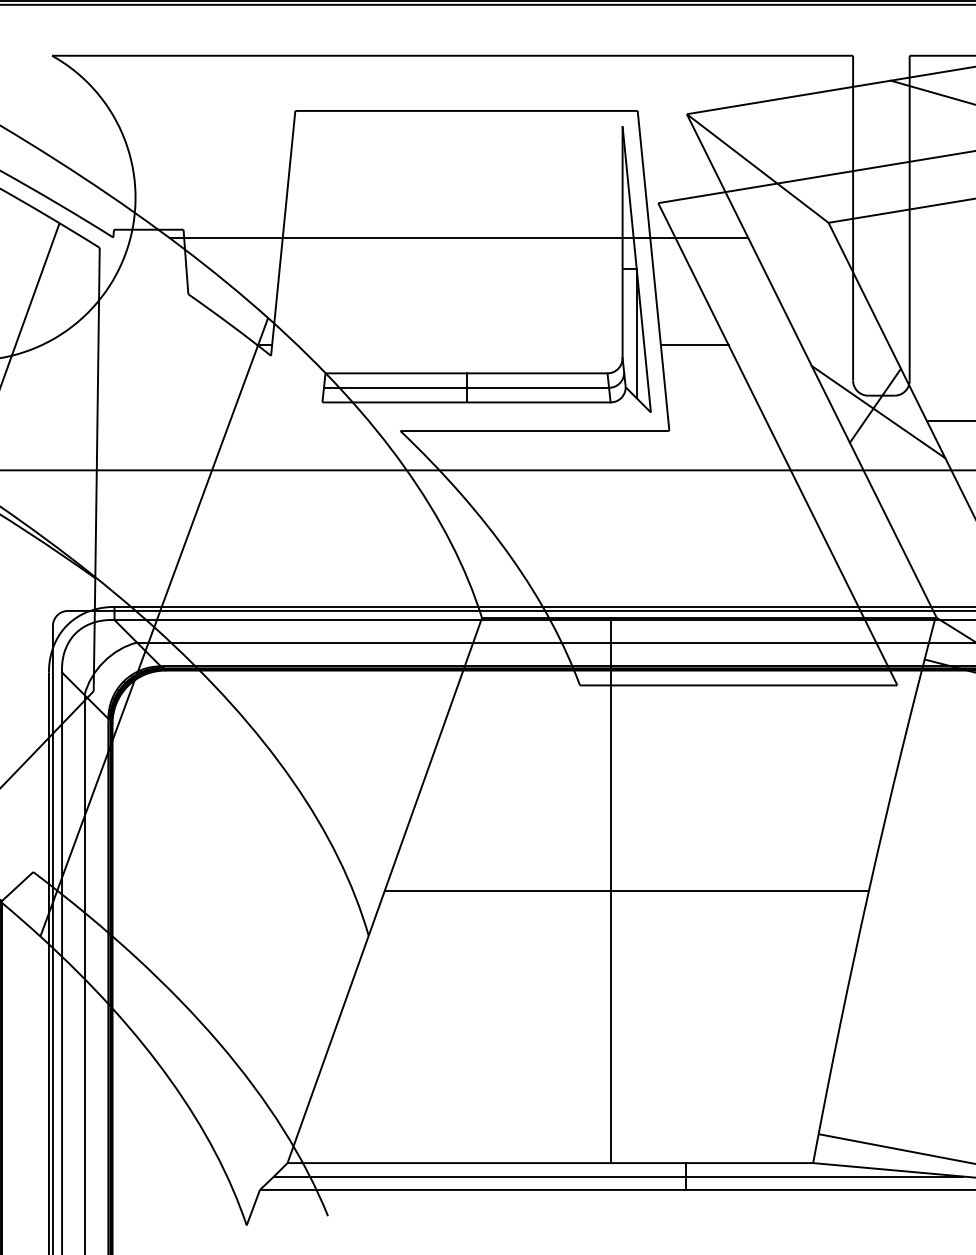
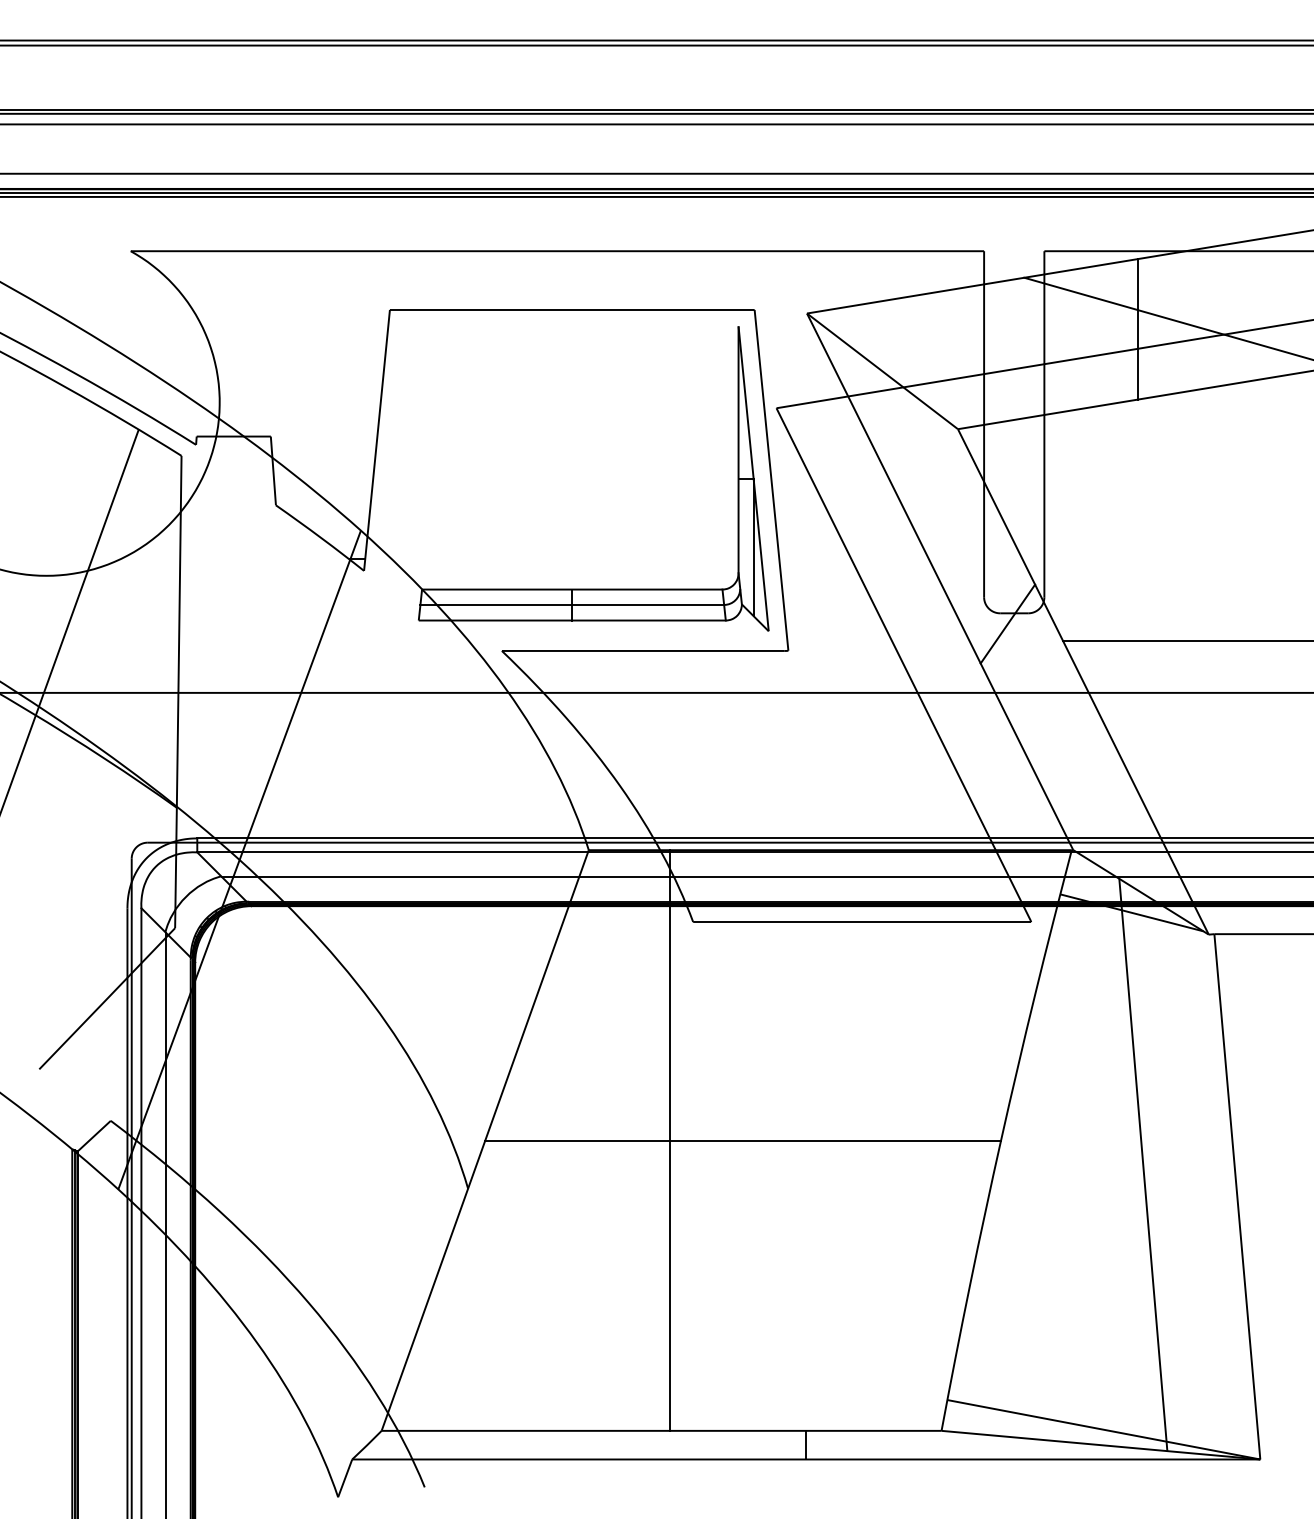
line: (459, 238) -> (564, 445), removed
line: (694, 345) -> (815, 559), removed
line: (878, 411) -> (1011, 630), removed
line: (611, 890) -> (669, 1140), moved
line: (617, 1176) -> (733, 1445), removed

